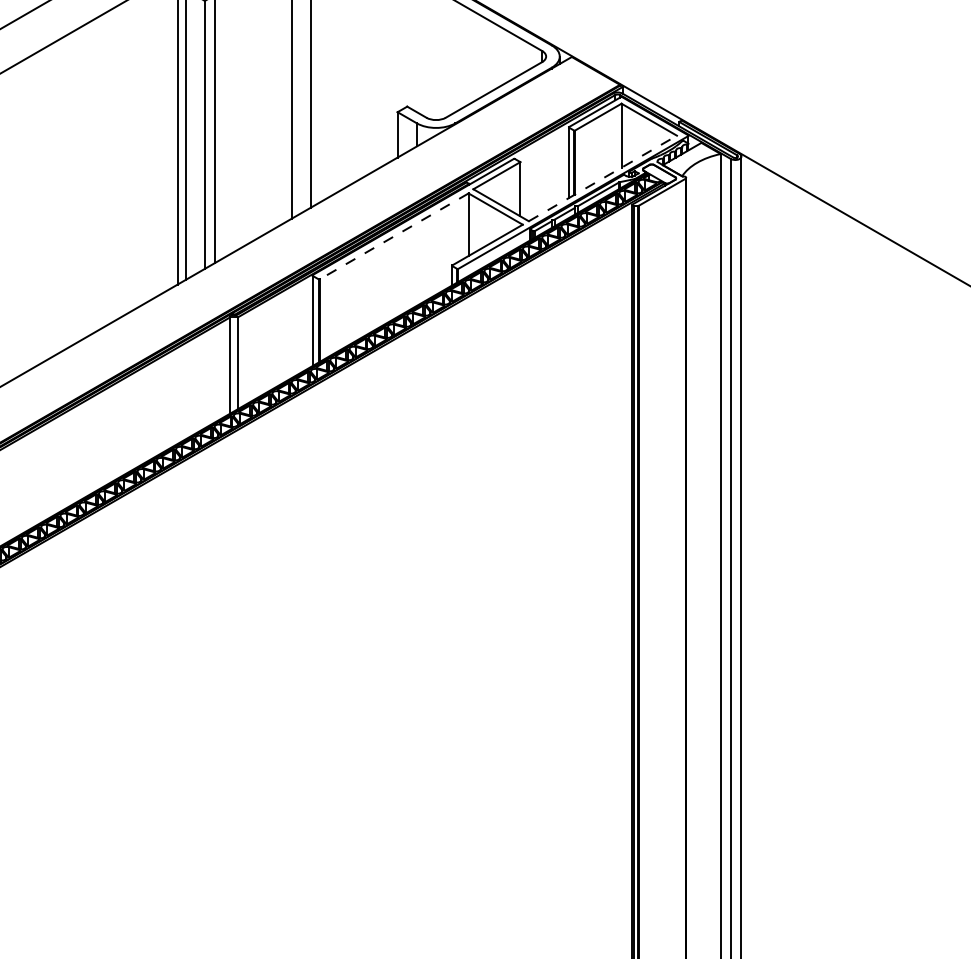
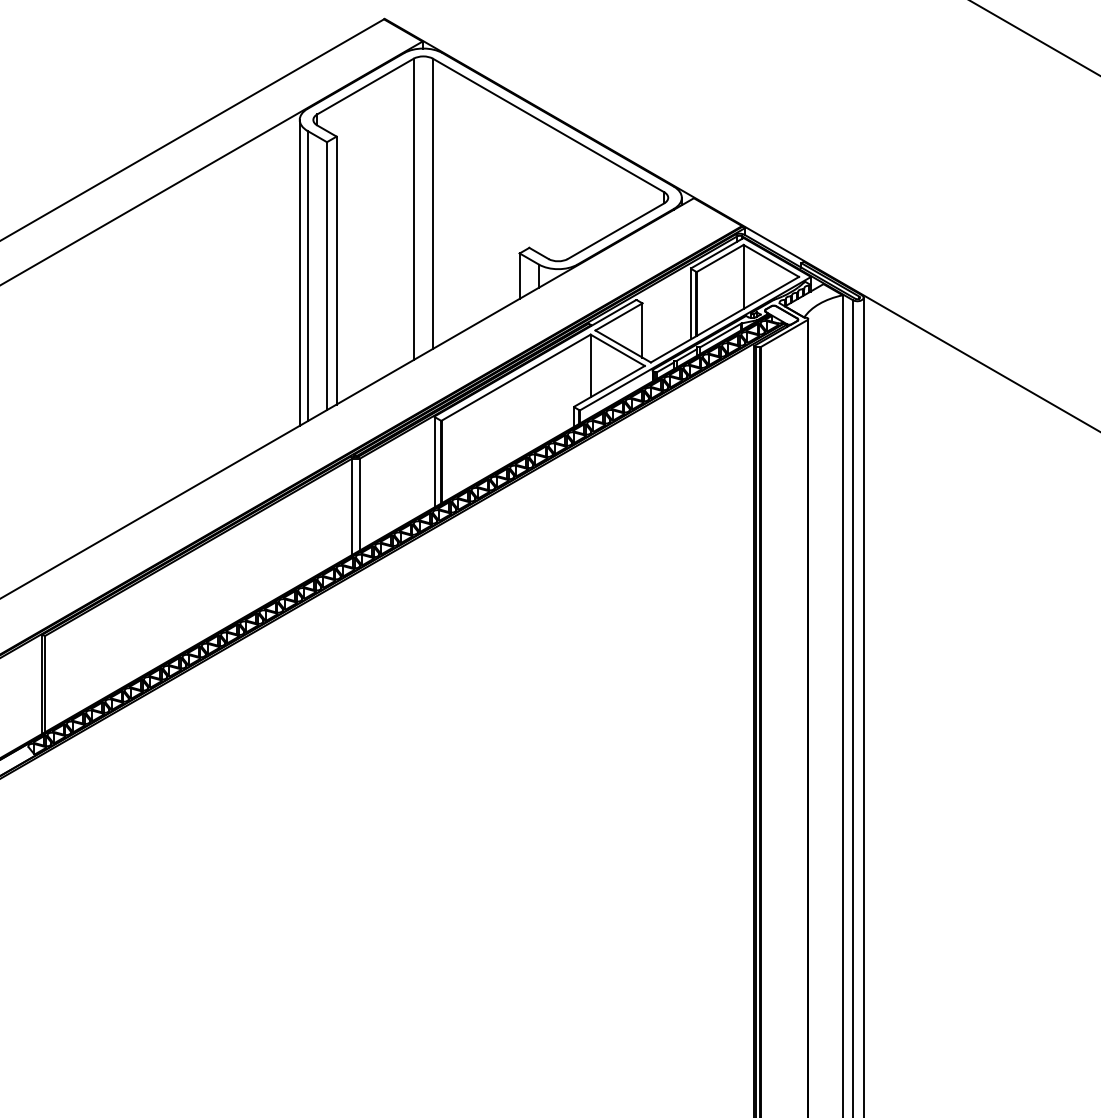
line: (602, 178) -> (724, 319), dashed -> solid
line: (394, 236) -> (516, 377), dashed -> solid

